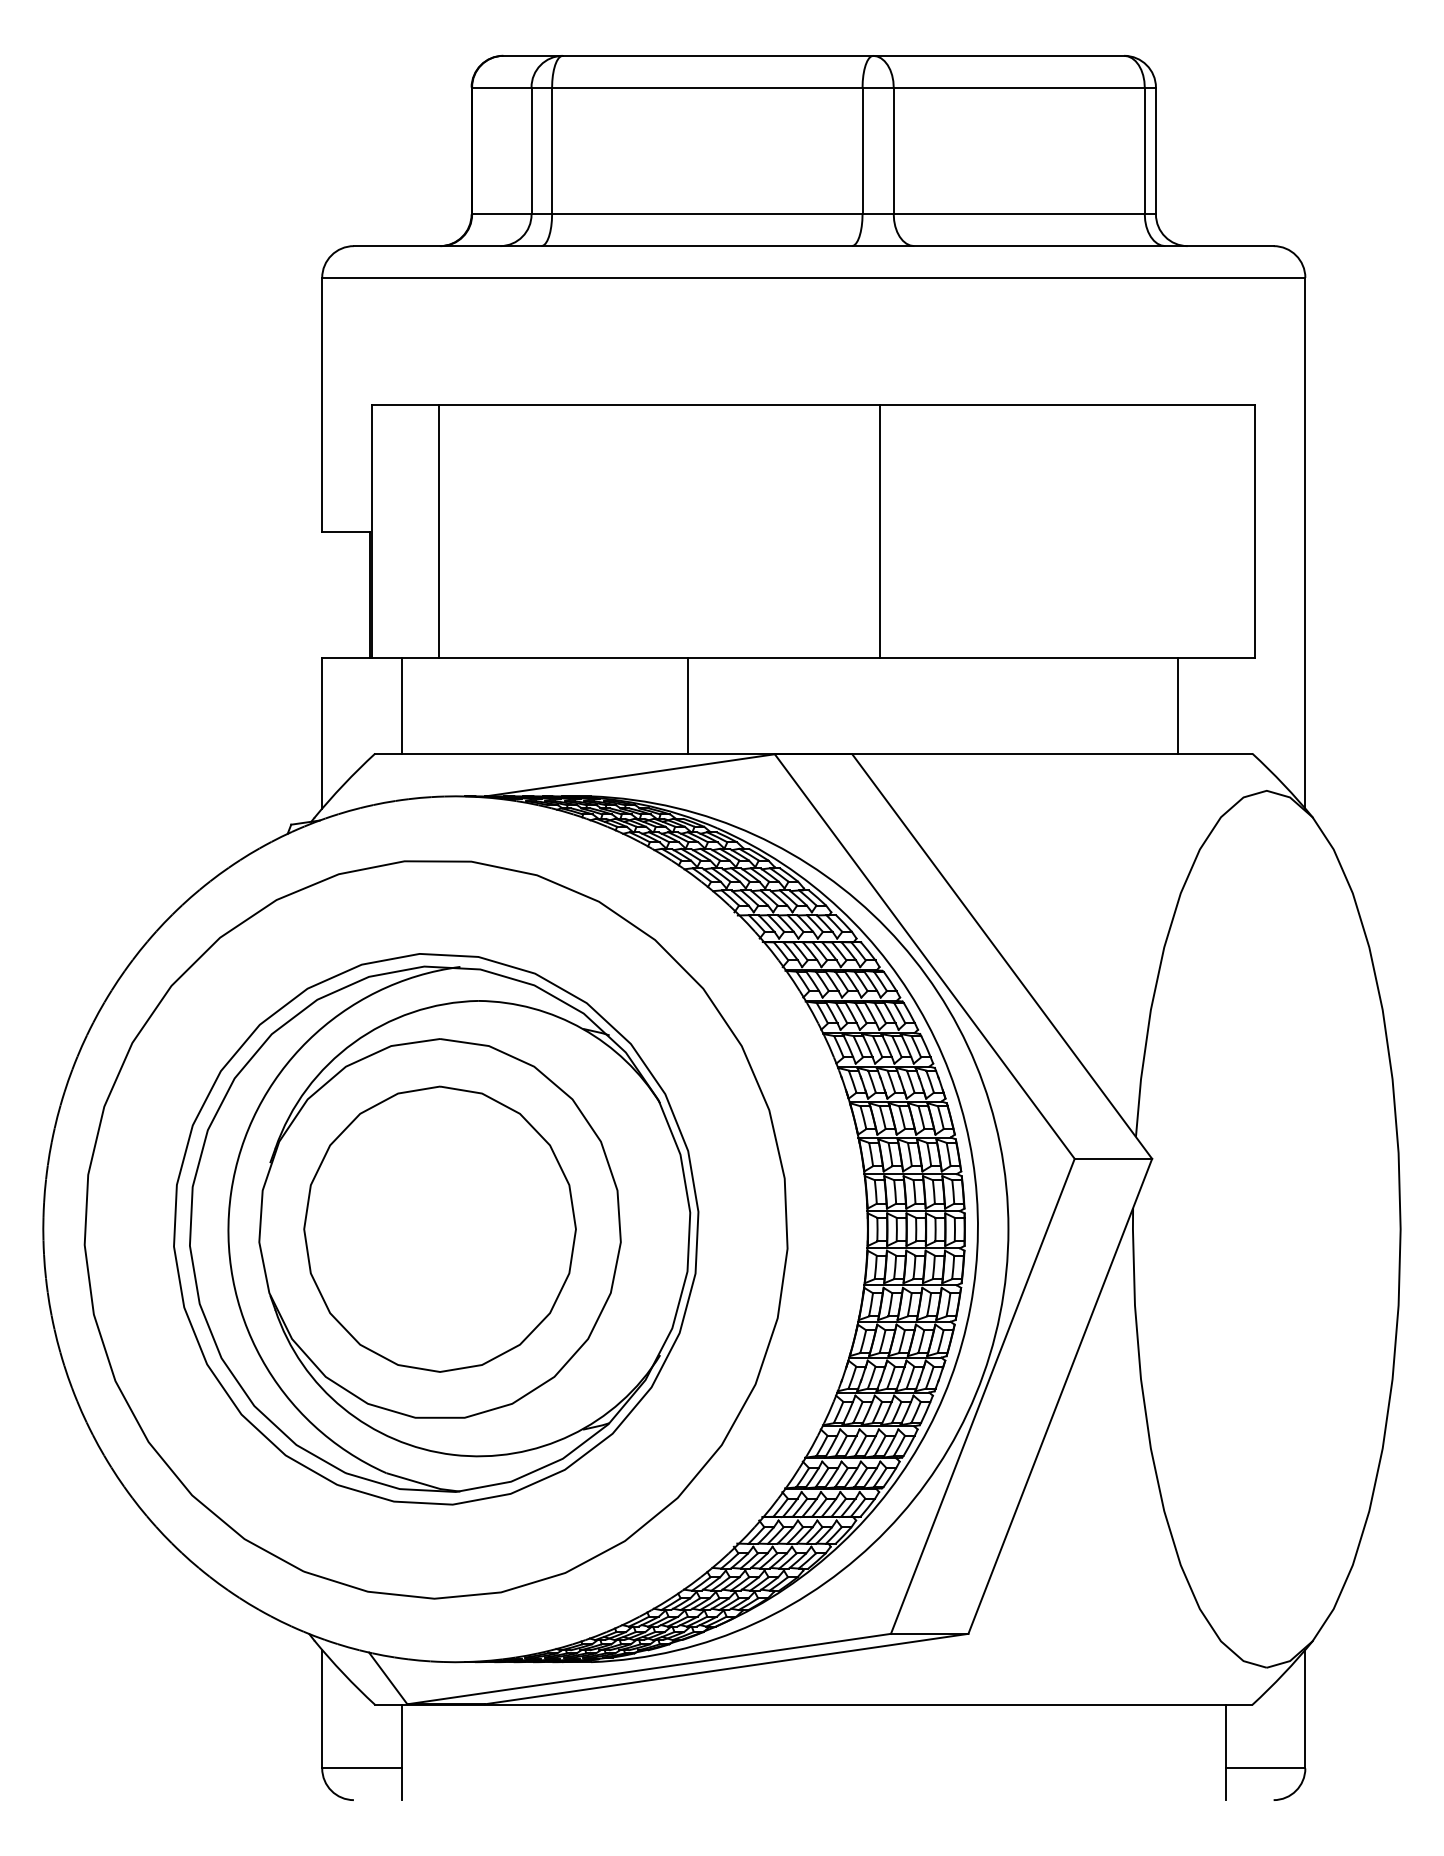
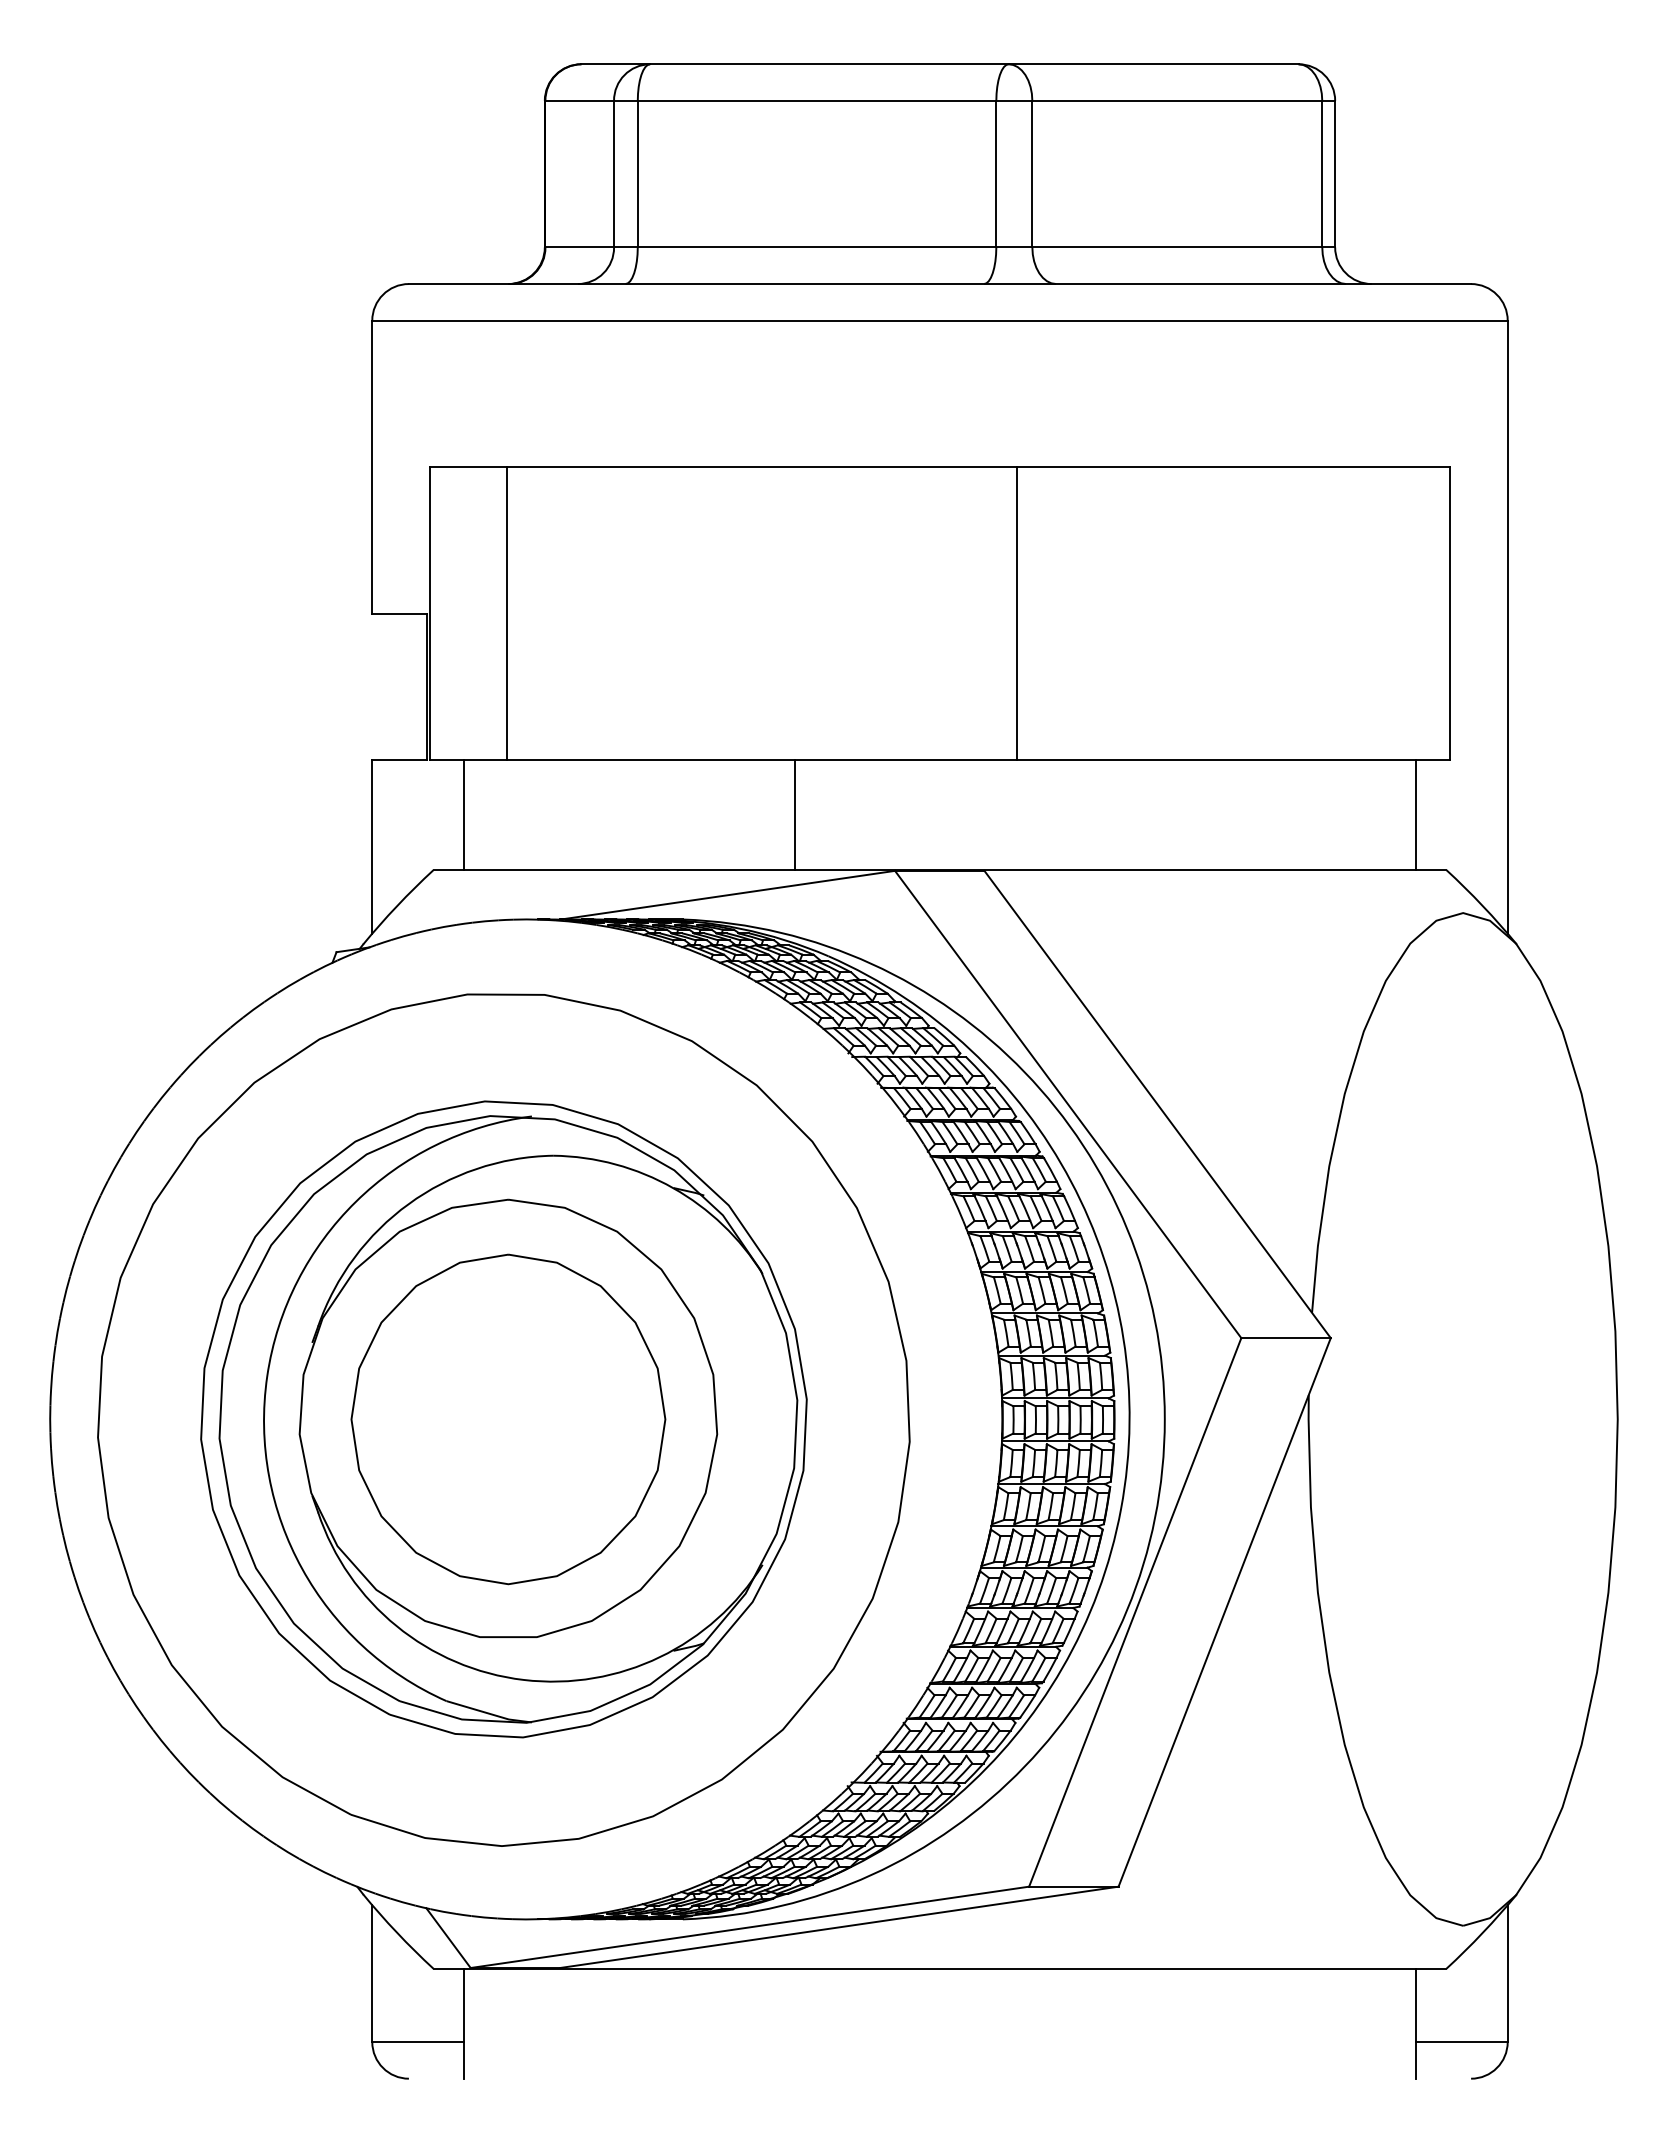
line: (1178, 706) -> (1416, 815), moved

